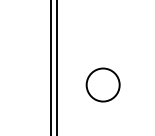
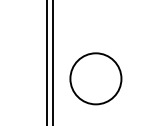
circle: (102, 84) -> (95, 78), size x1.67

